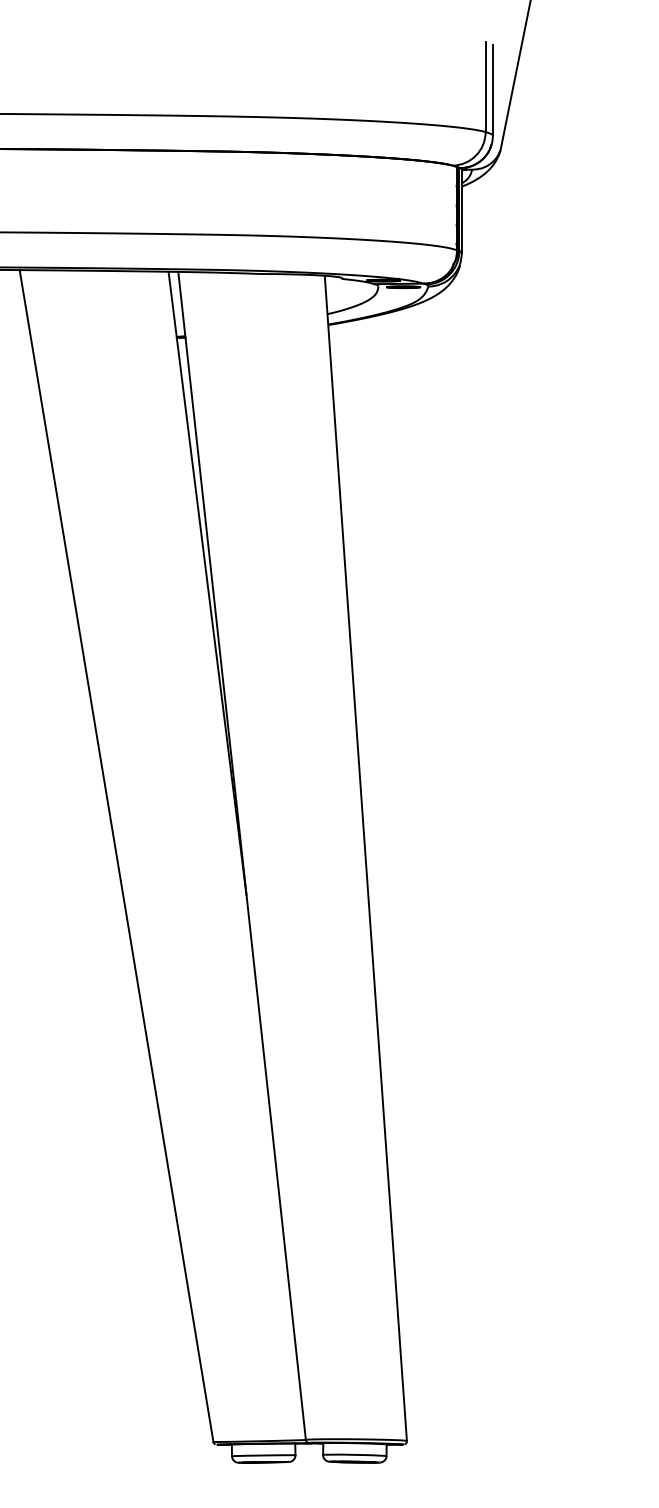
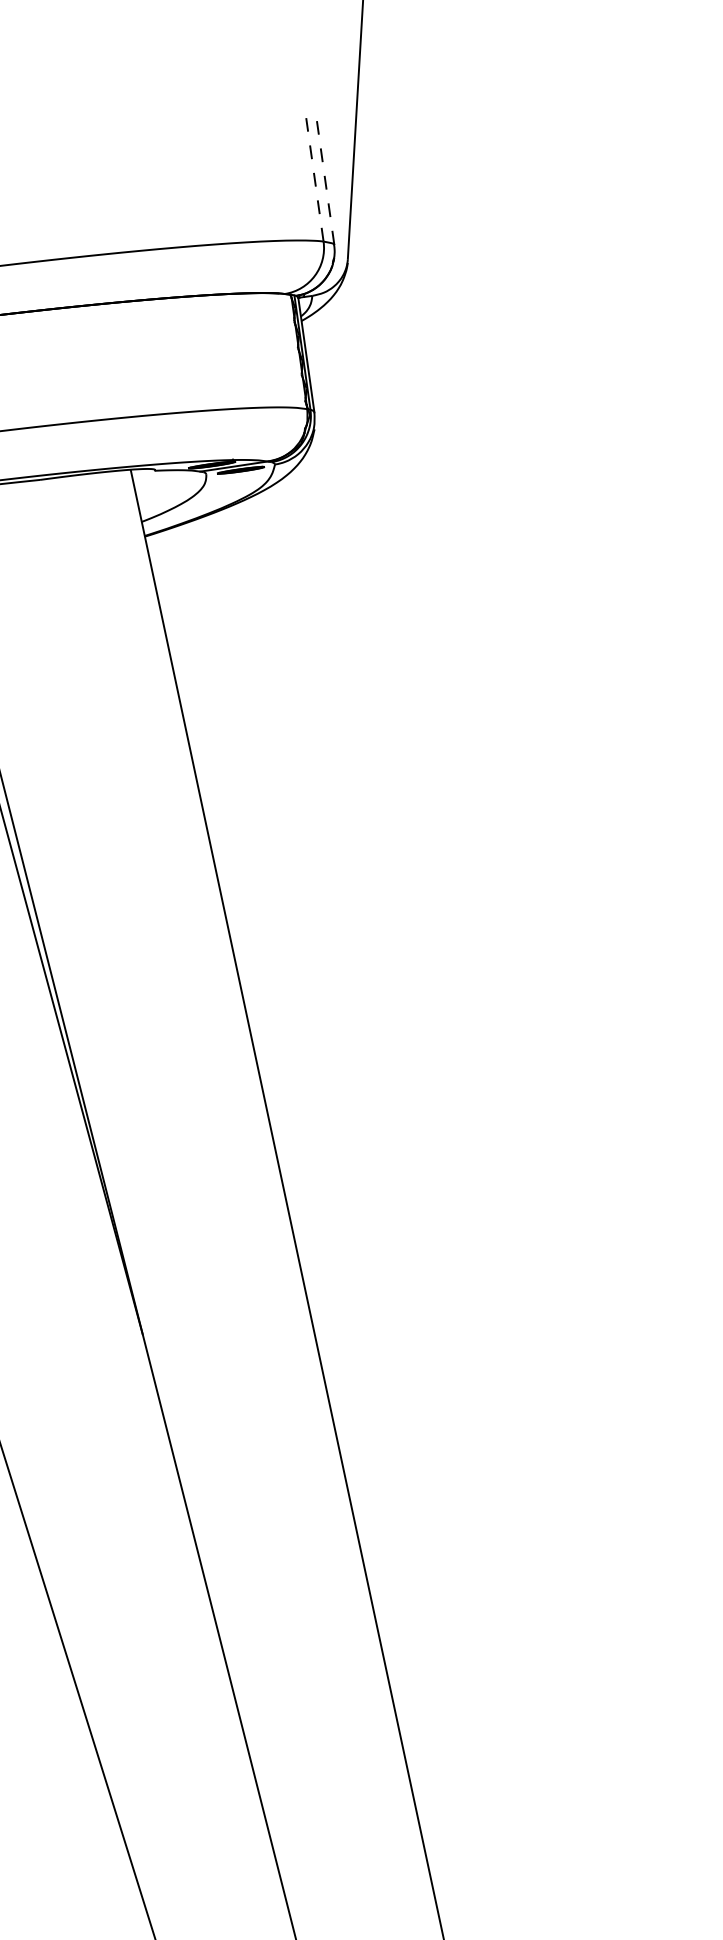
line: (485, 86) -> (314, 179), solid -> dashed
line: (492, 89) -> (324, 181), solid -> dashed

